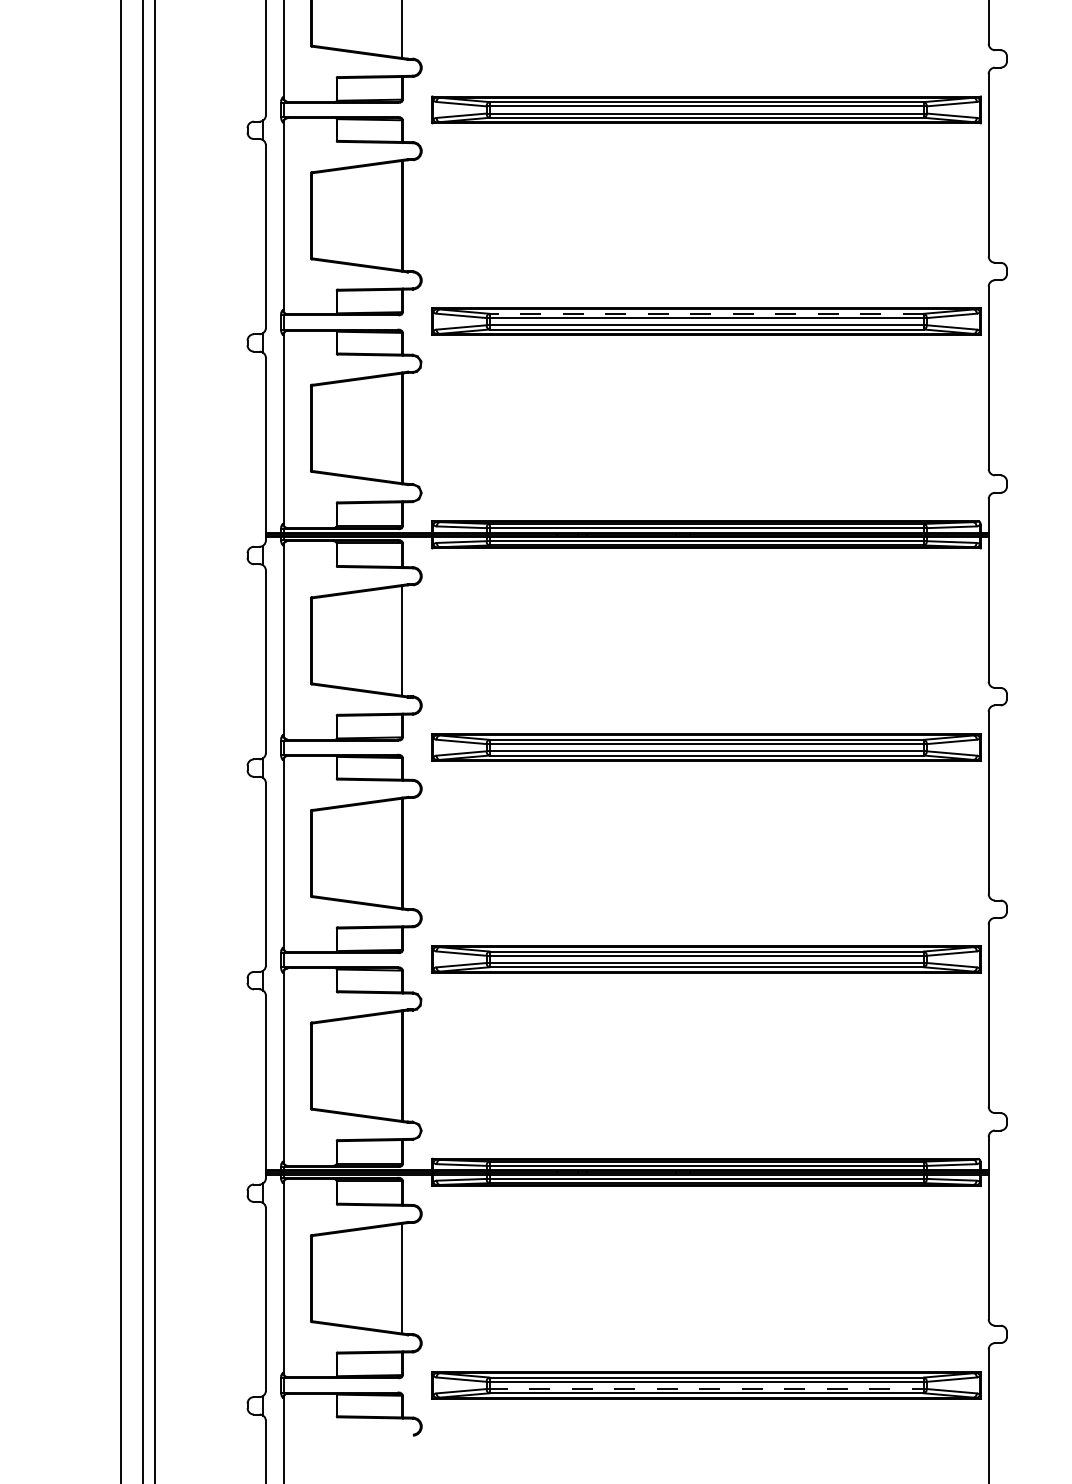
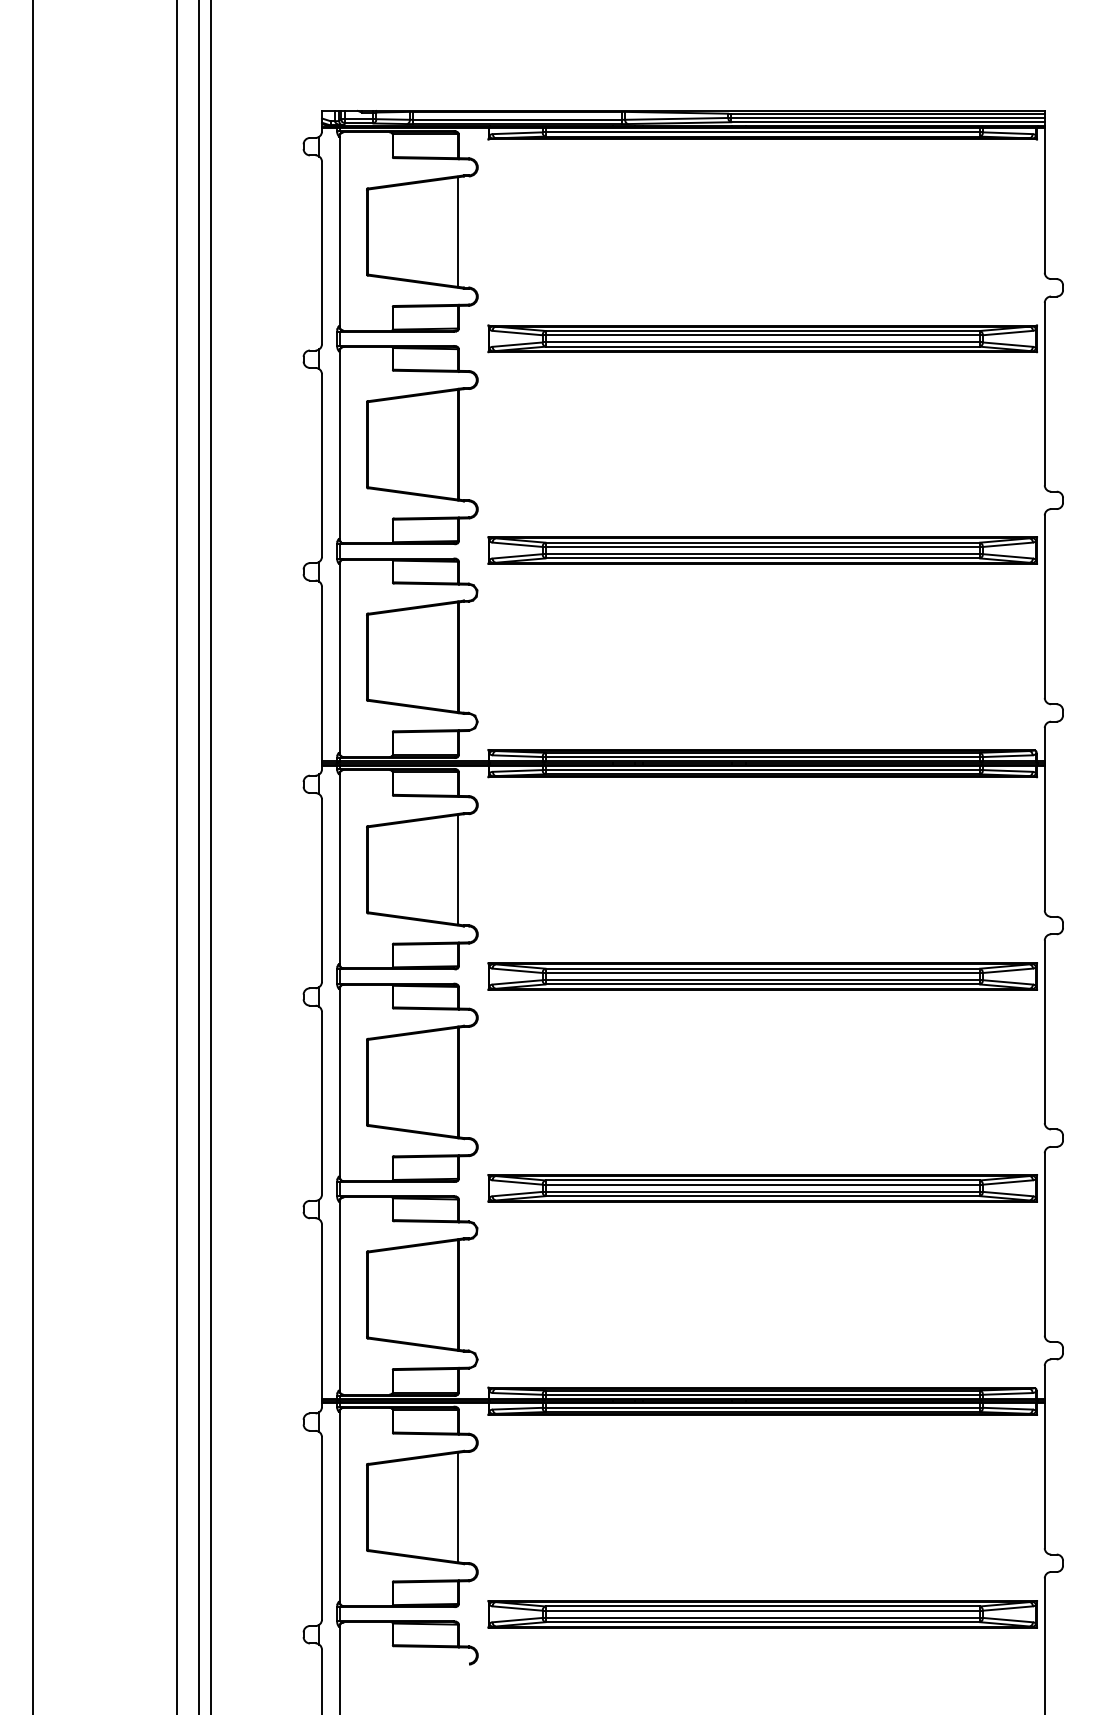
line: (706, 313) -> (762, 542), dashed -> solid
line: (707, 1388) -> (763, 1617), dashed -> solid

